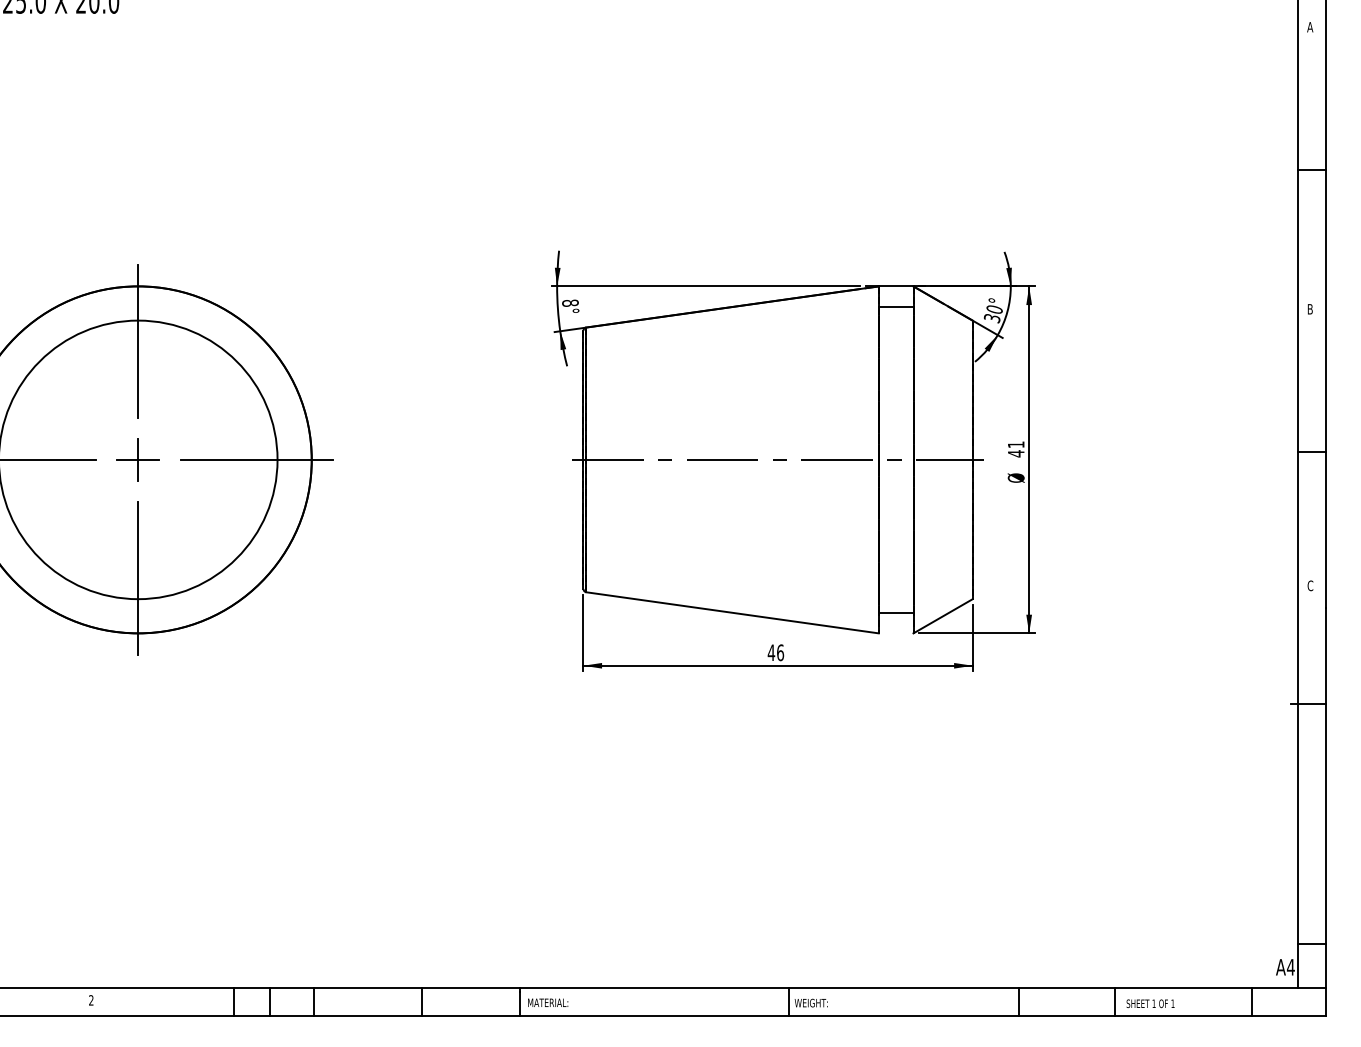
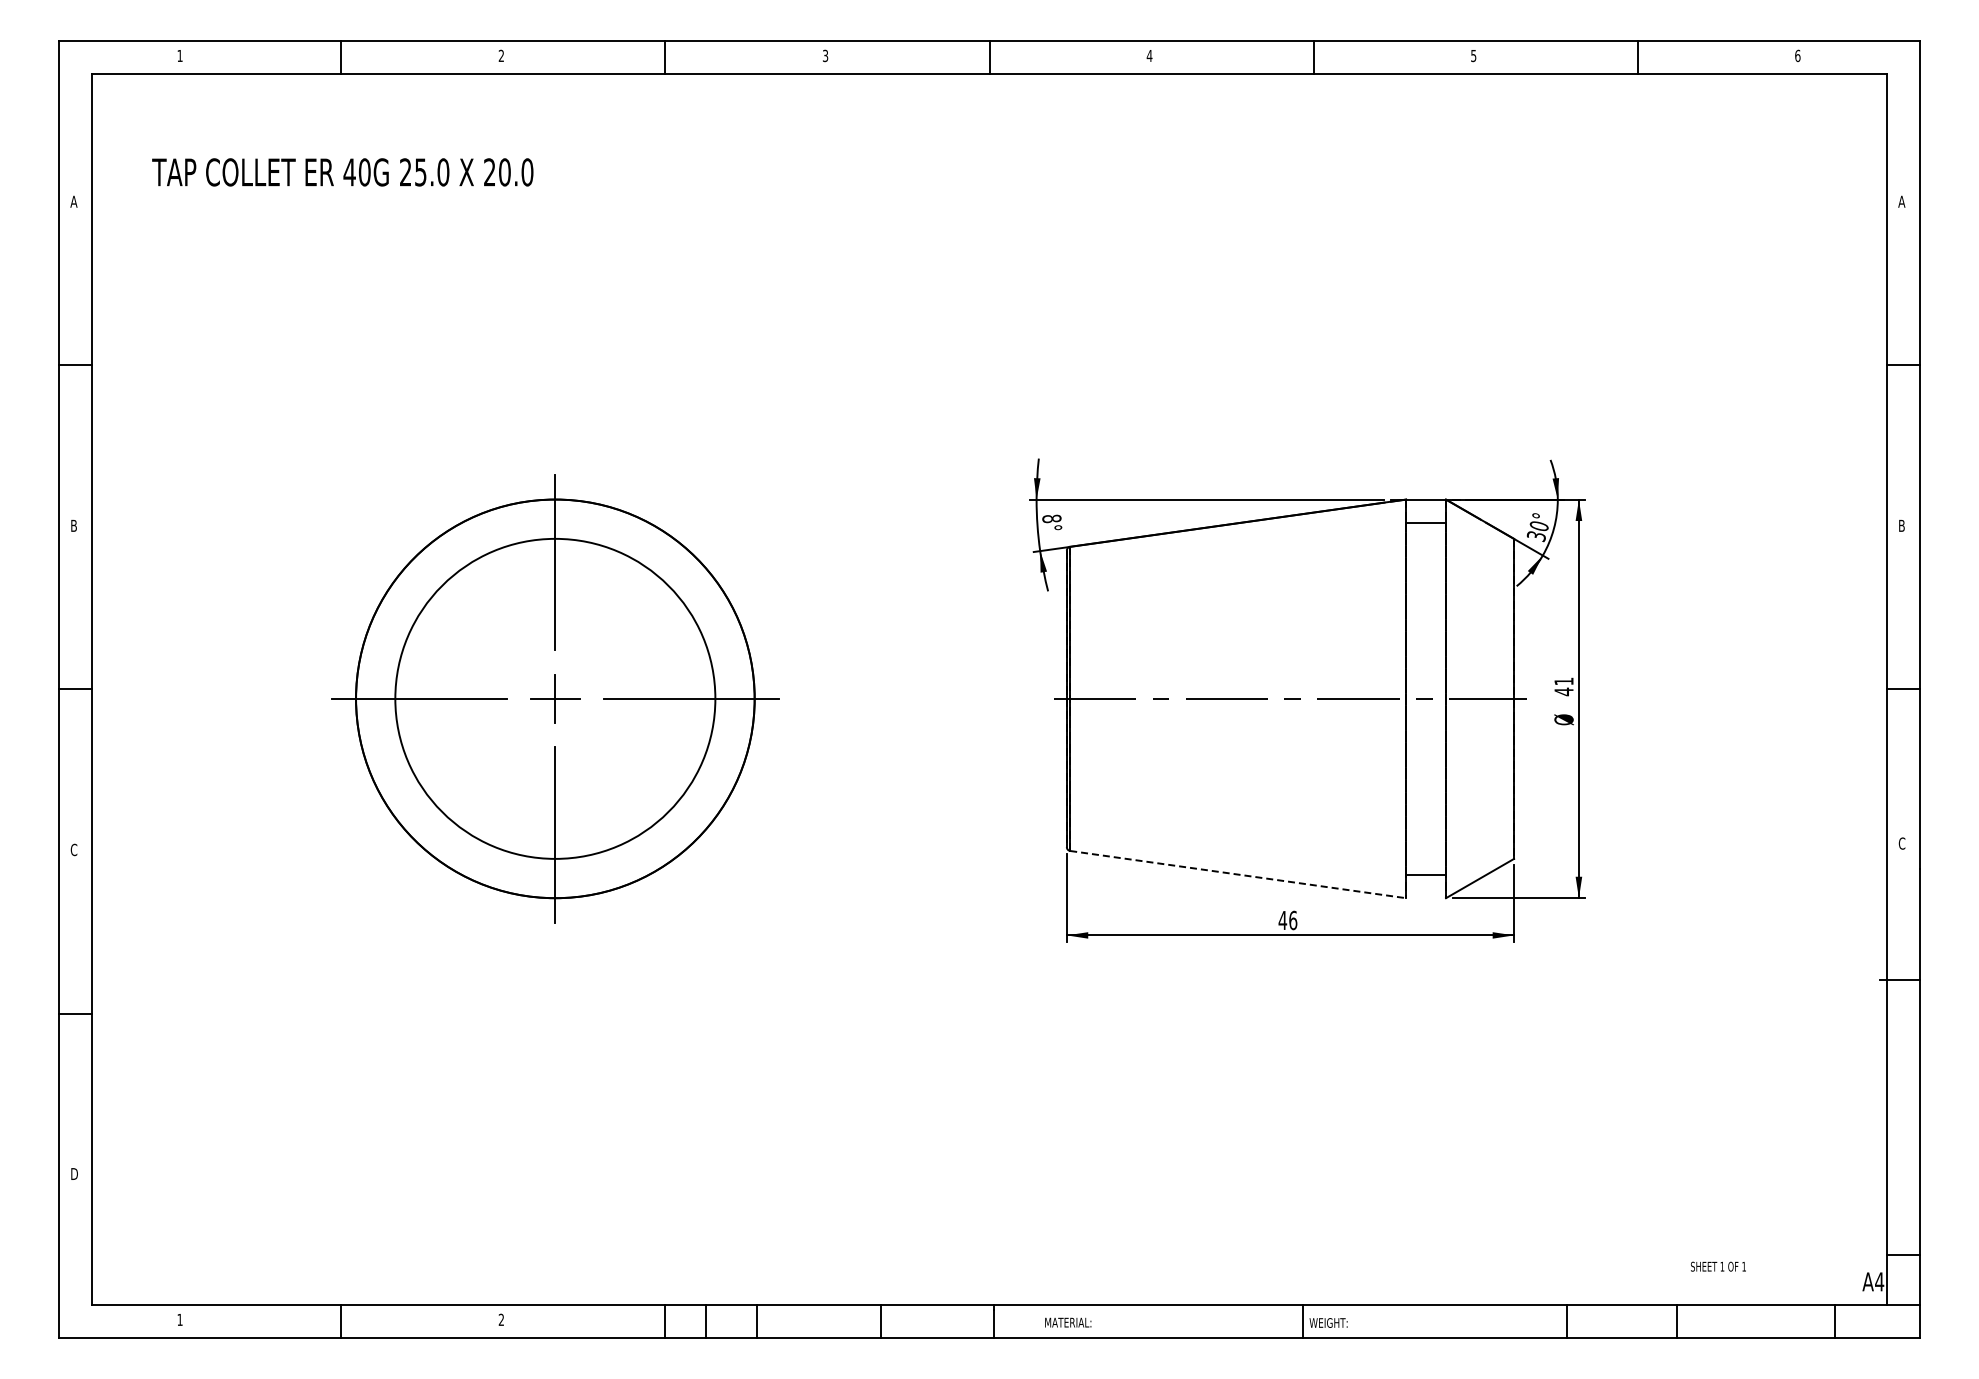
line: (732, 612) -> (1238, 874), solid -> dashed
text: (548, 1002) -> (1068, 1322), moved
text: (1150, 1003) -> (1718, 1266), moved

